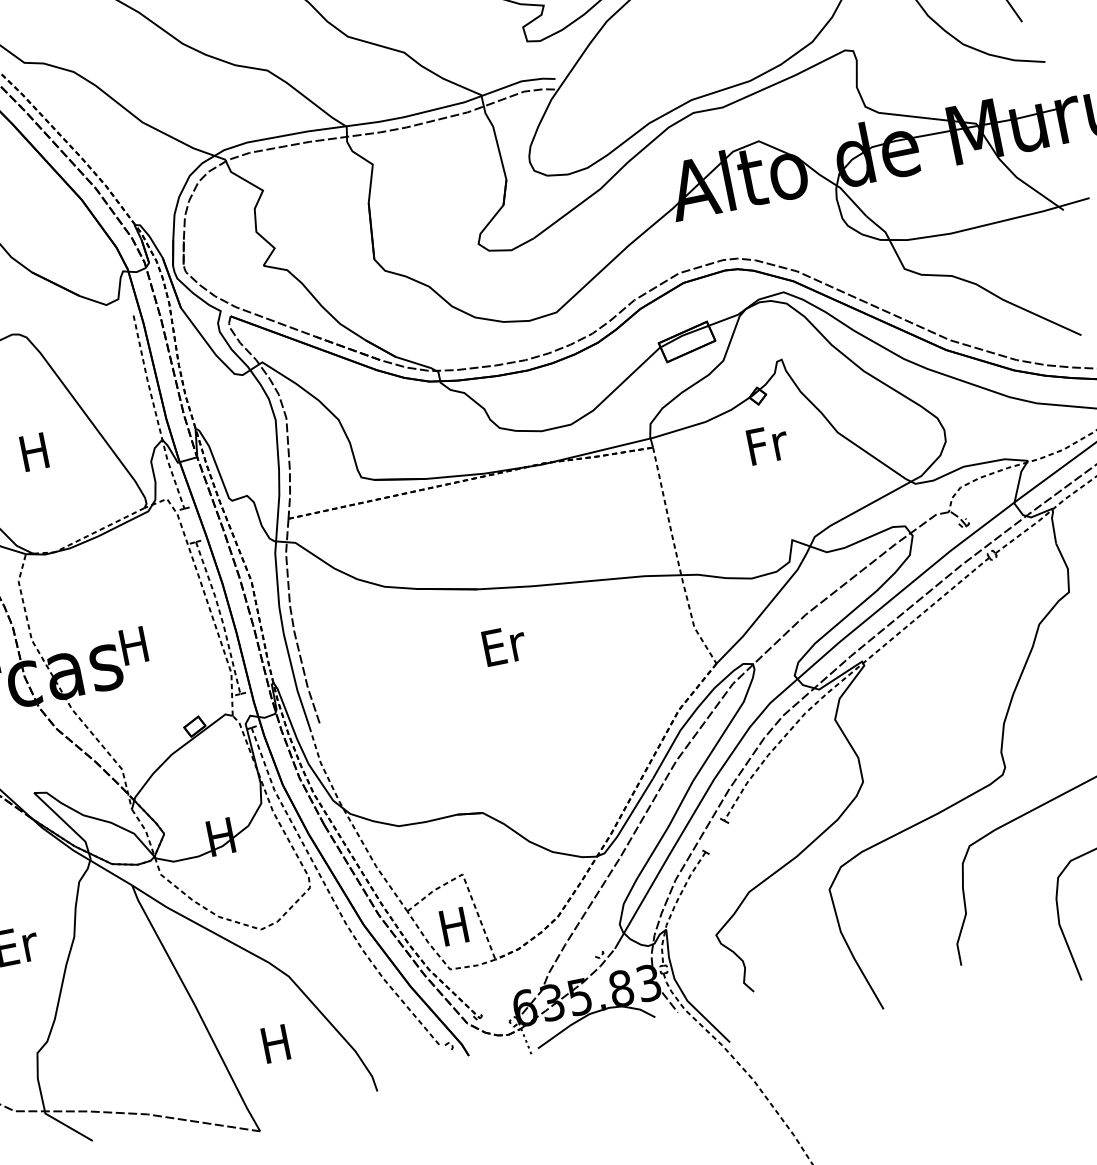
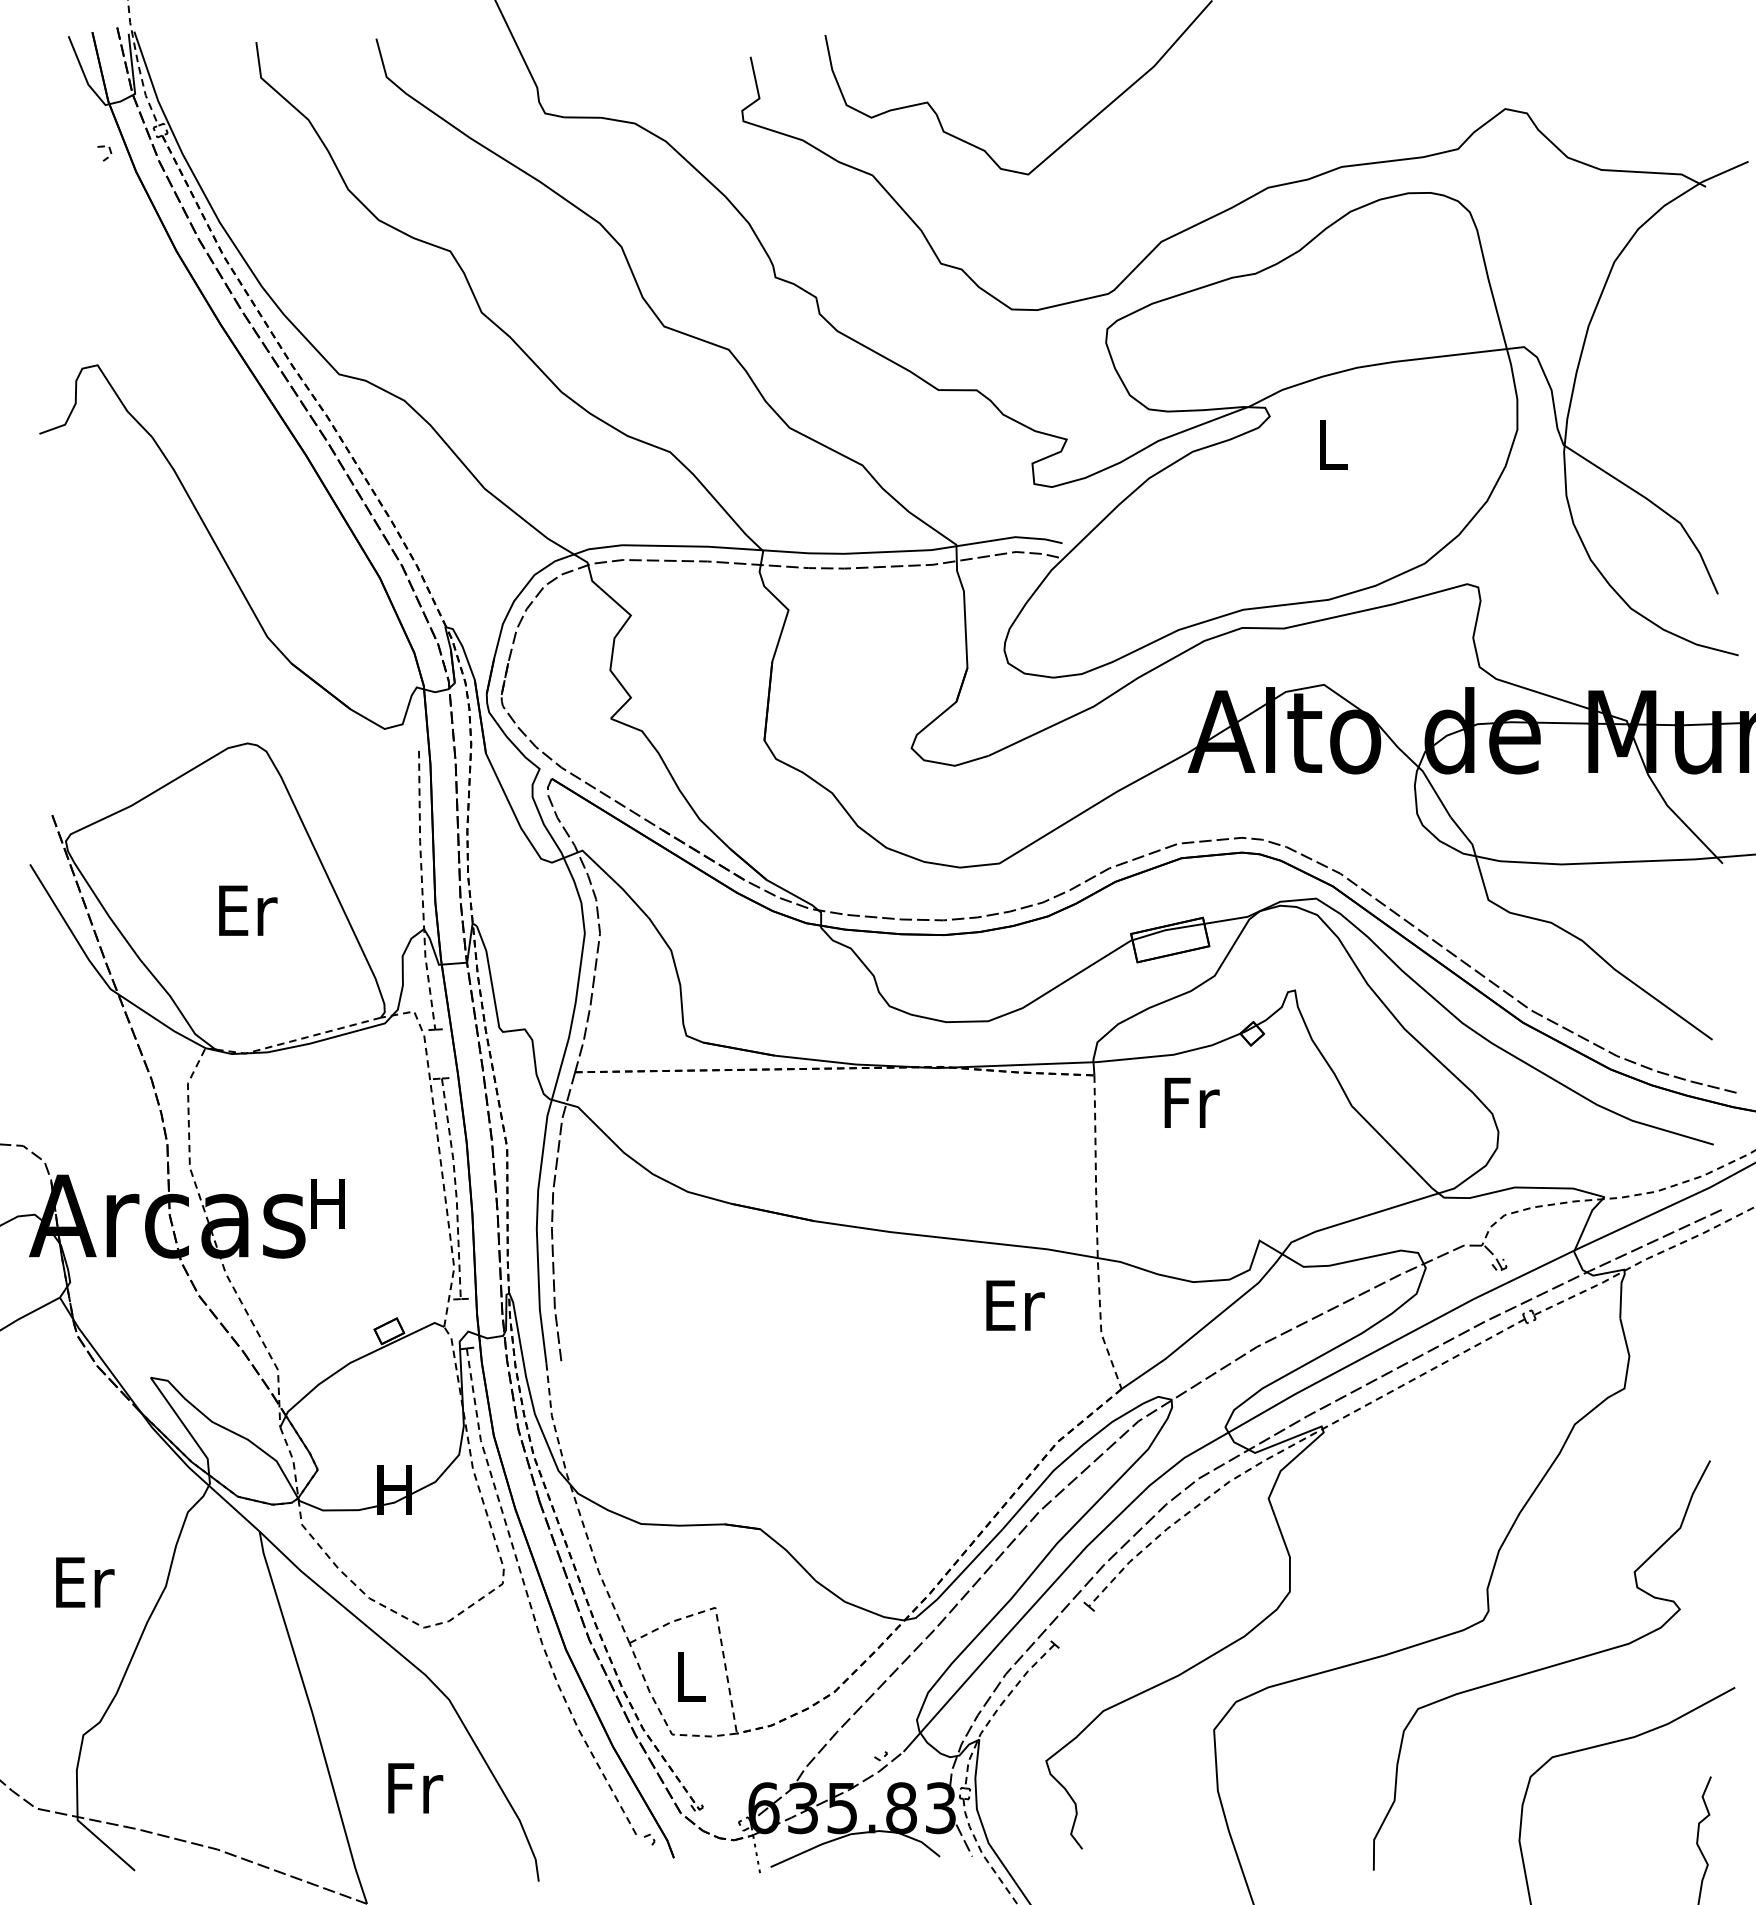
text: (767, 444) -> (1191, 1102), moved
text: (36, 451) -> (248, 910), H -> Er
text: (504, 645) -> (1015, 1305), moved
text: (454, 926) -> (689, 1676), H -> L
text: (277, 1043) -> (415, 1788), H -> Fr

